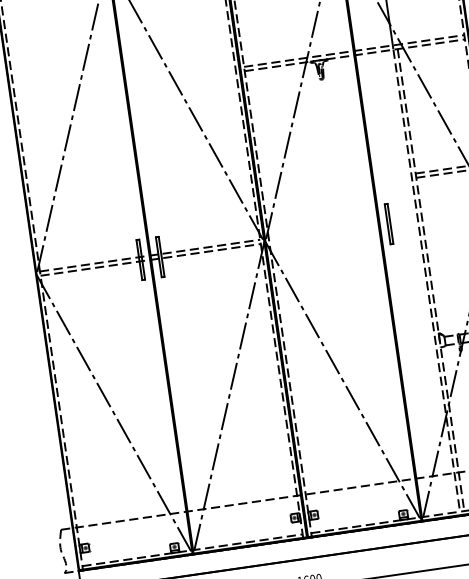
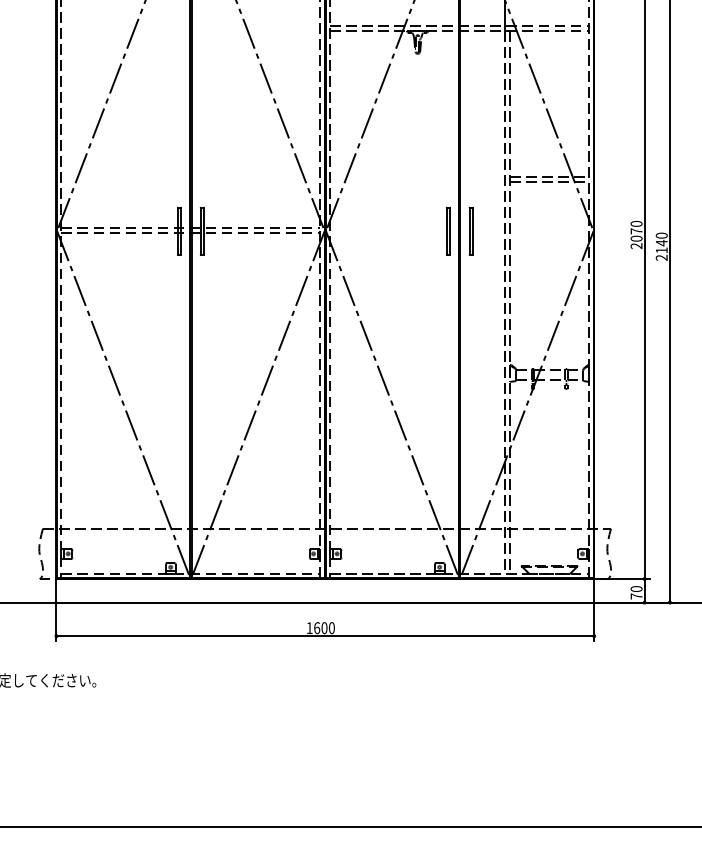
line: (368, 227) -> (447, 231), added

